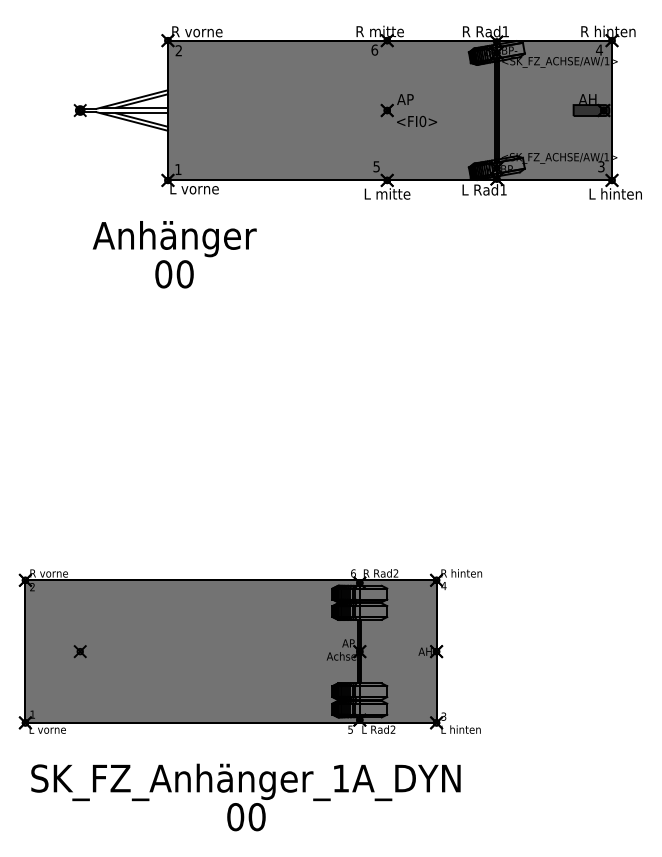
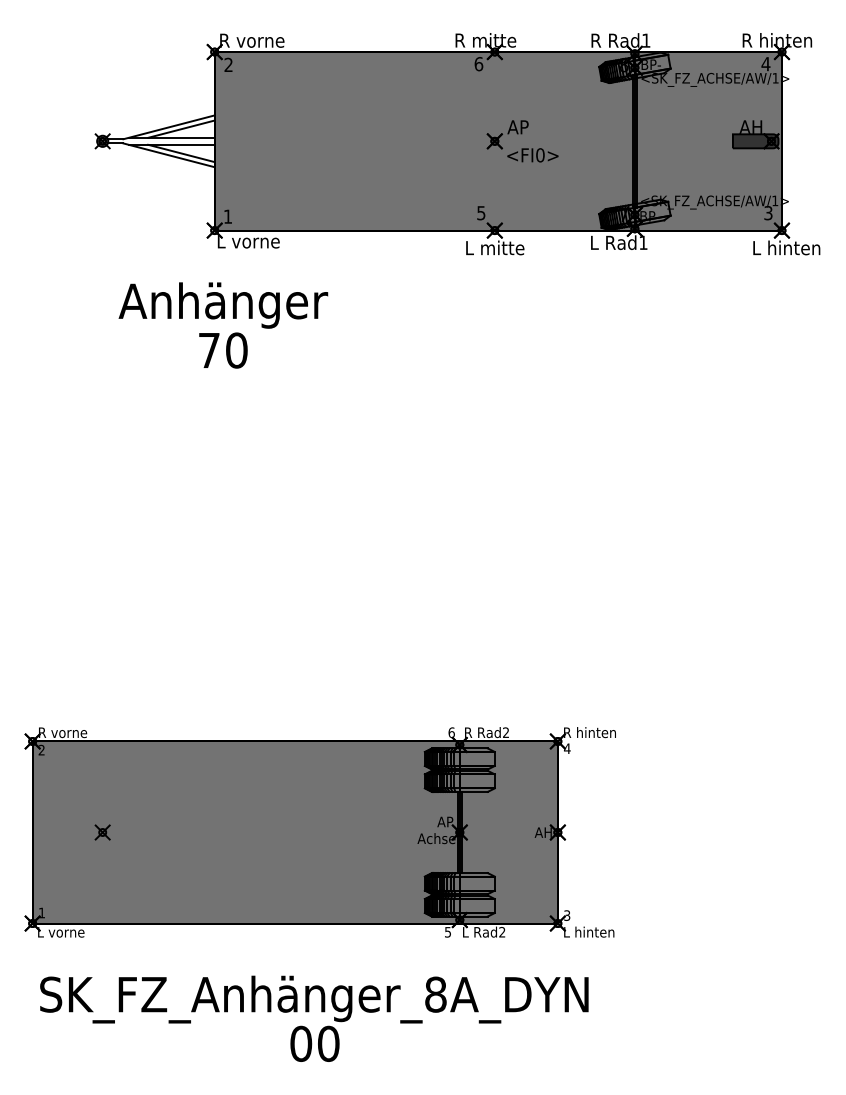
text: (163, 274) -> (209, 350), 00 -> 70
text: (340, 778) -> (435, 994), SK_FZ_Anhänger_1A_DYN -> SK_FZ_Anhänger_8A_DYN

